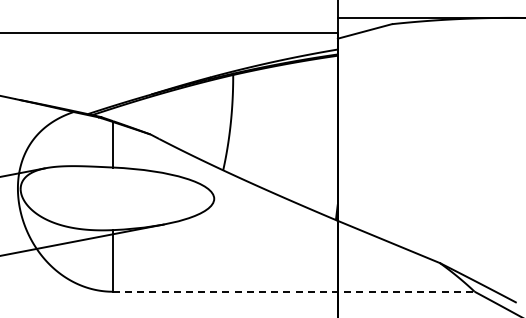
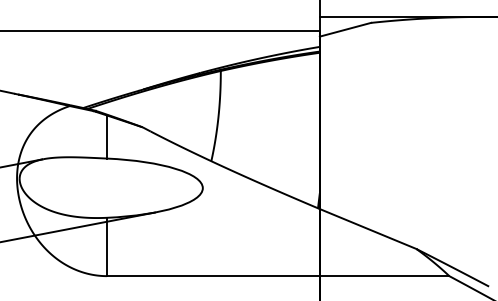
line: (293, 291) -> (277, 275), dashed -> solid

